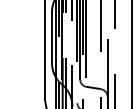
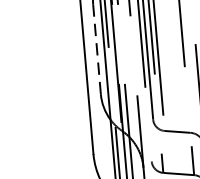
line: (51, 37) -> (96, 49), solid -> dashed

